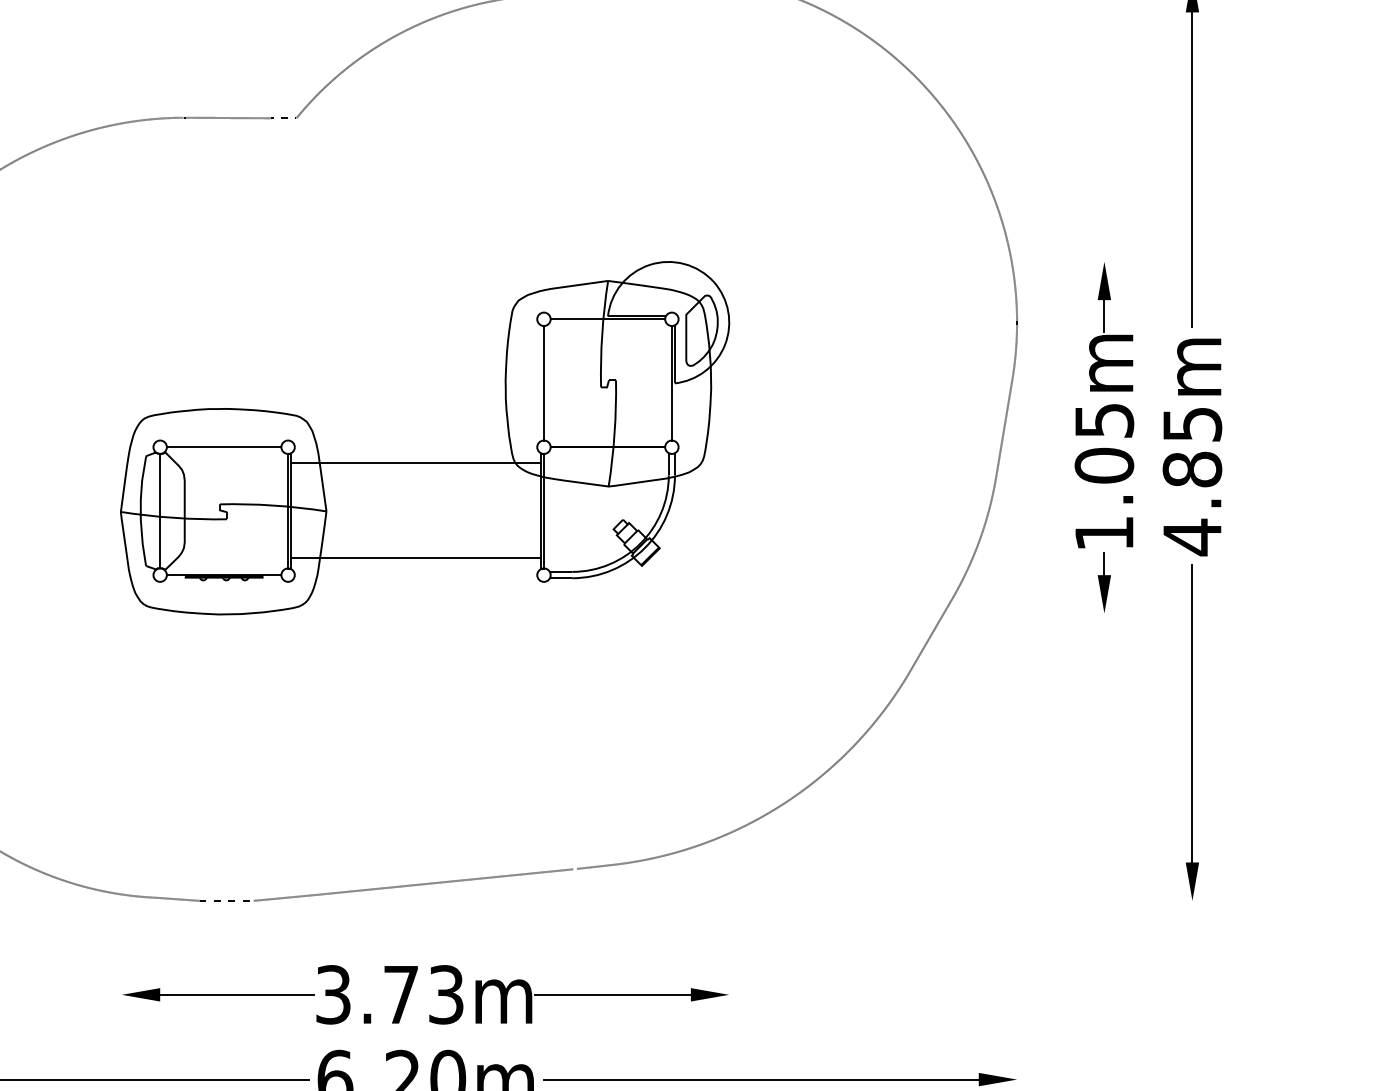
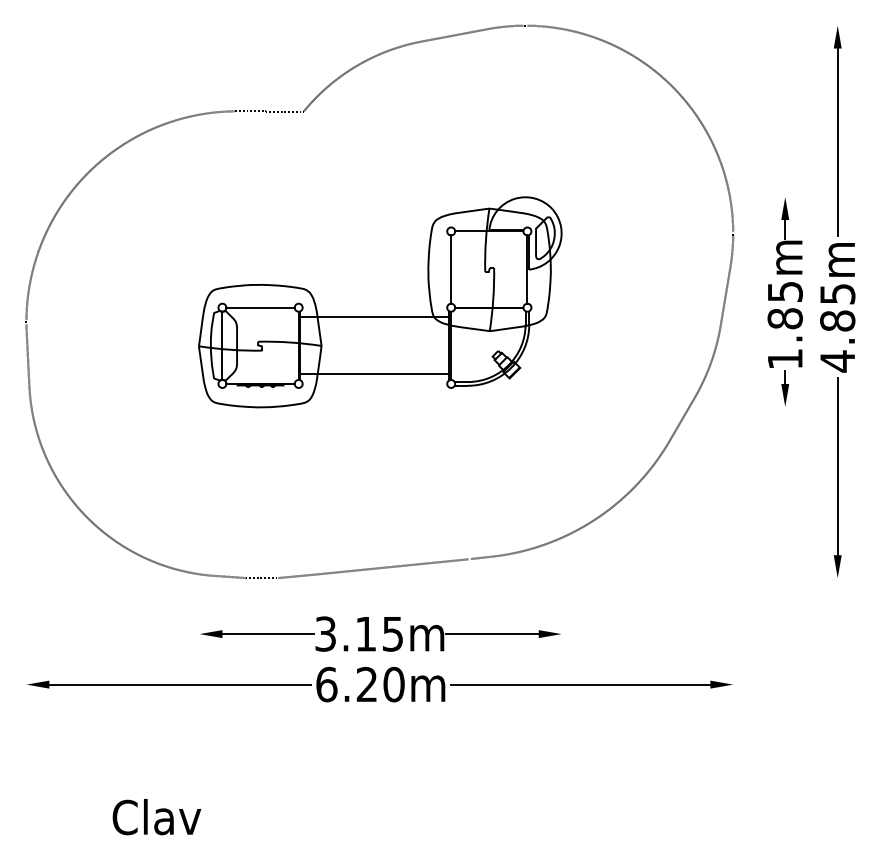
text: (1103, 465) -> (784, 318), 1.05m -> 1.85m
text: (423, 993) -> (379, 633), 3.73m -> 3.15m

